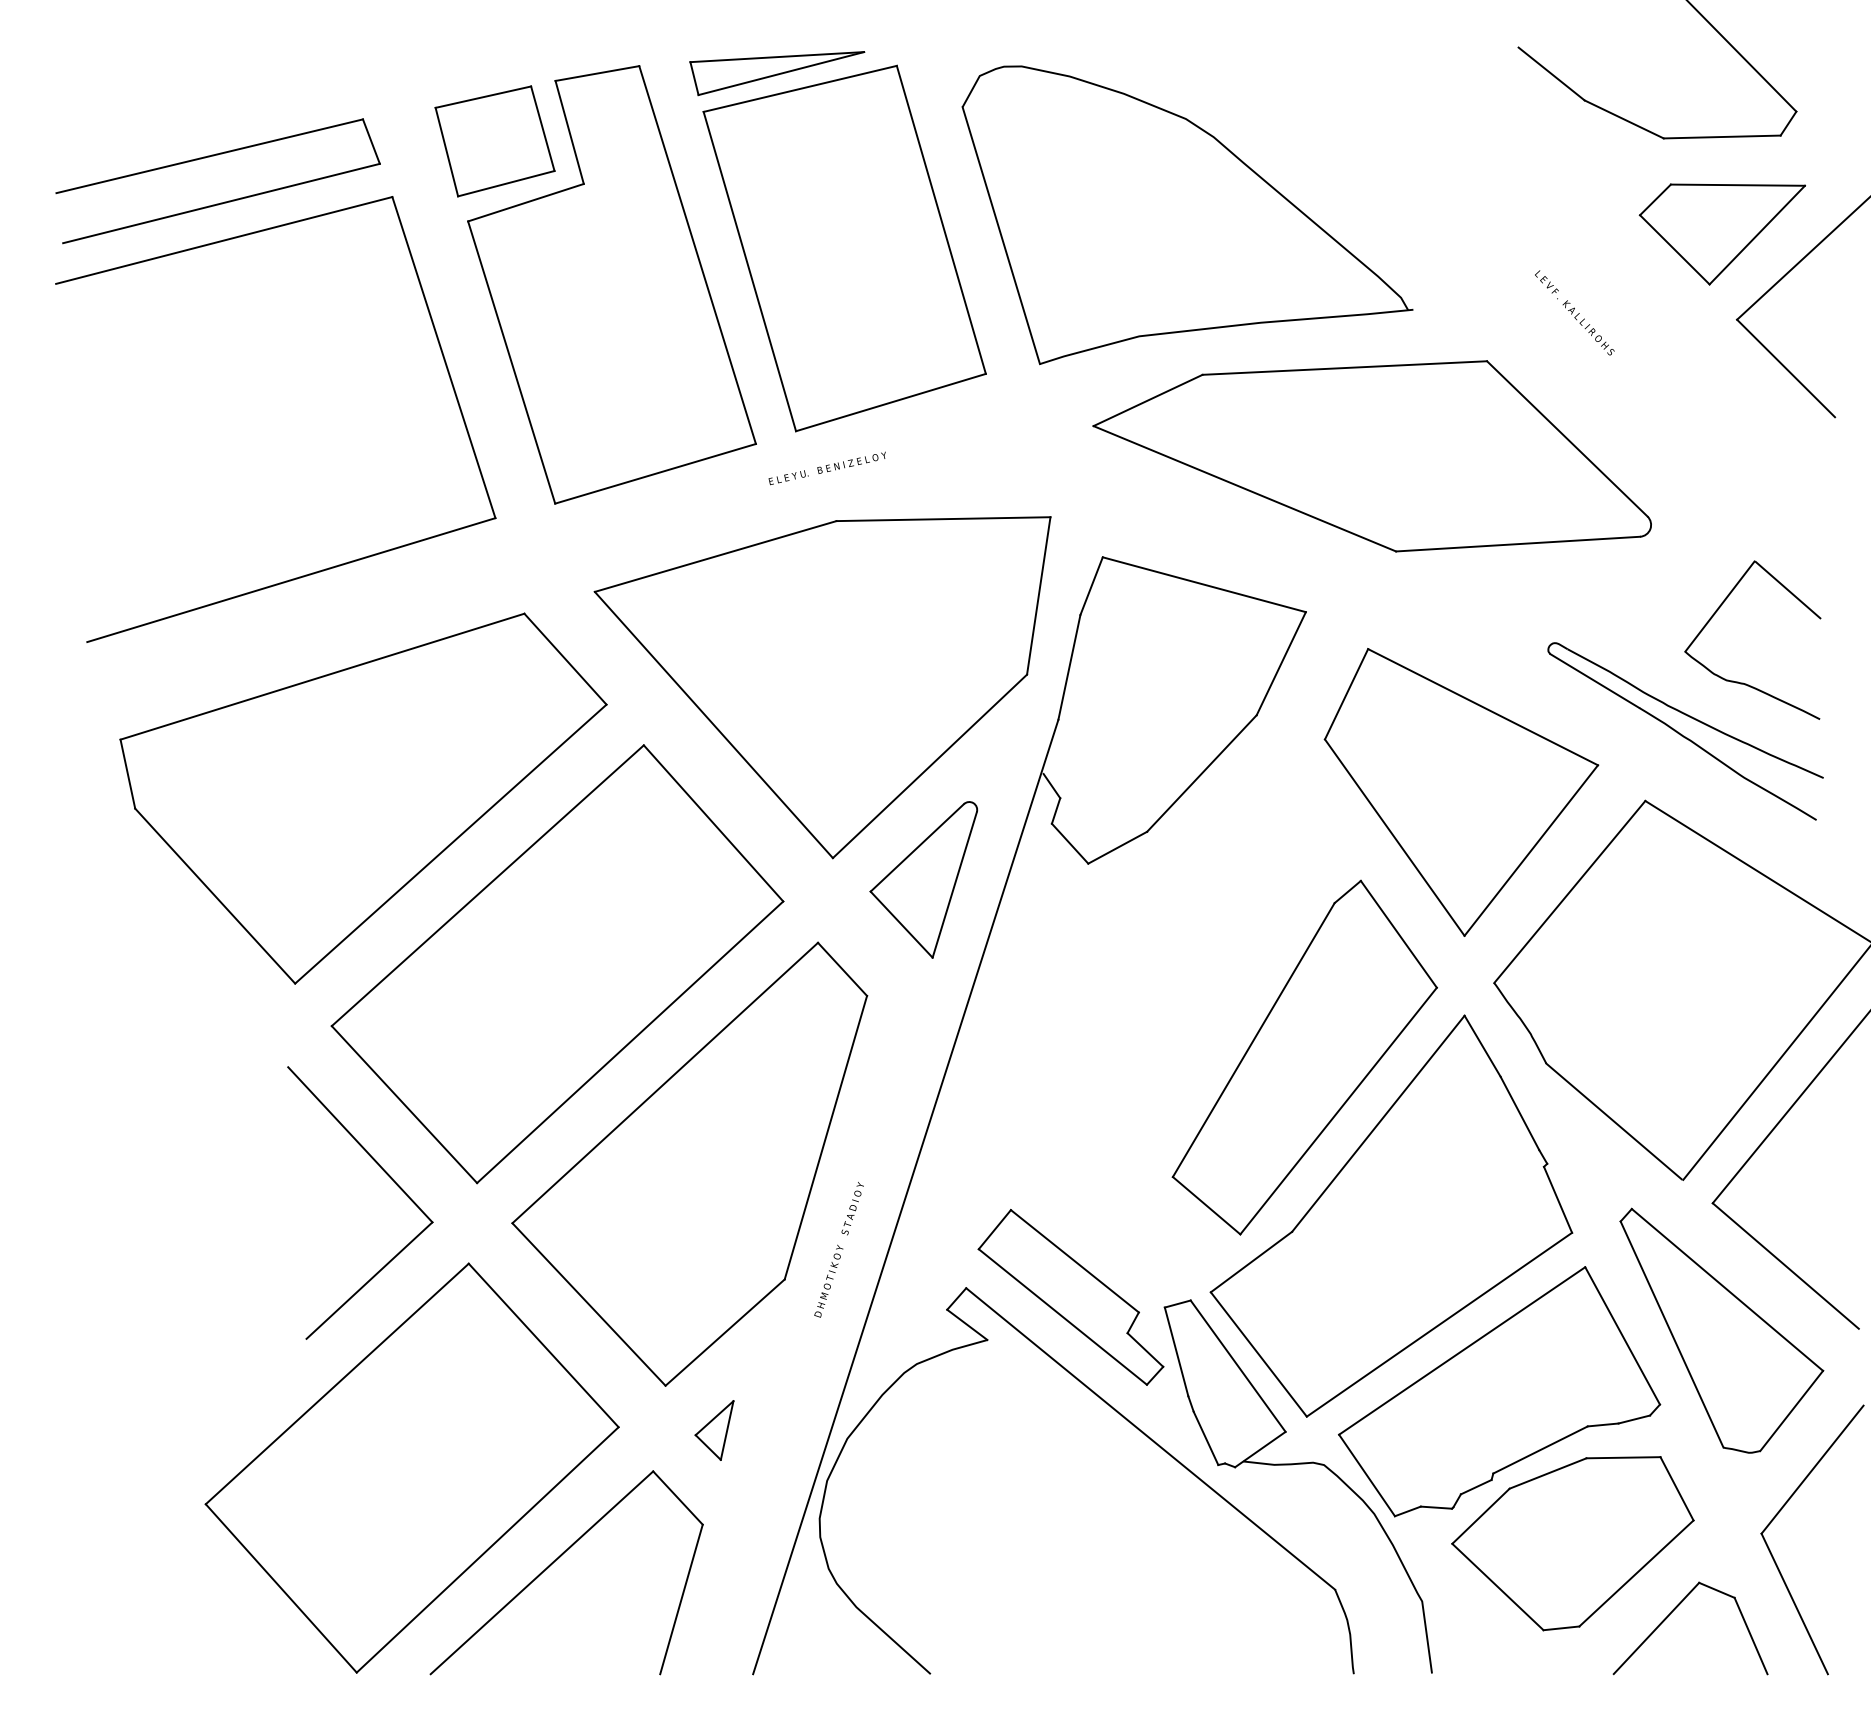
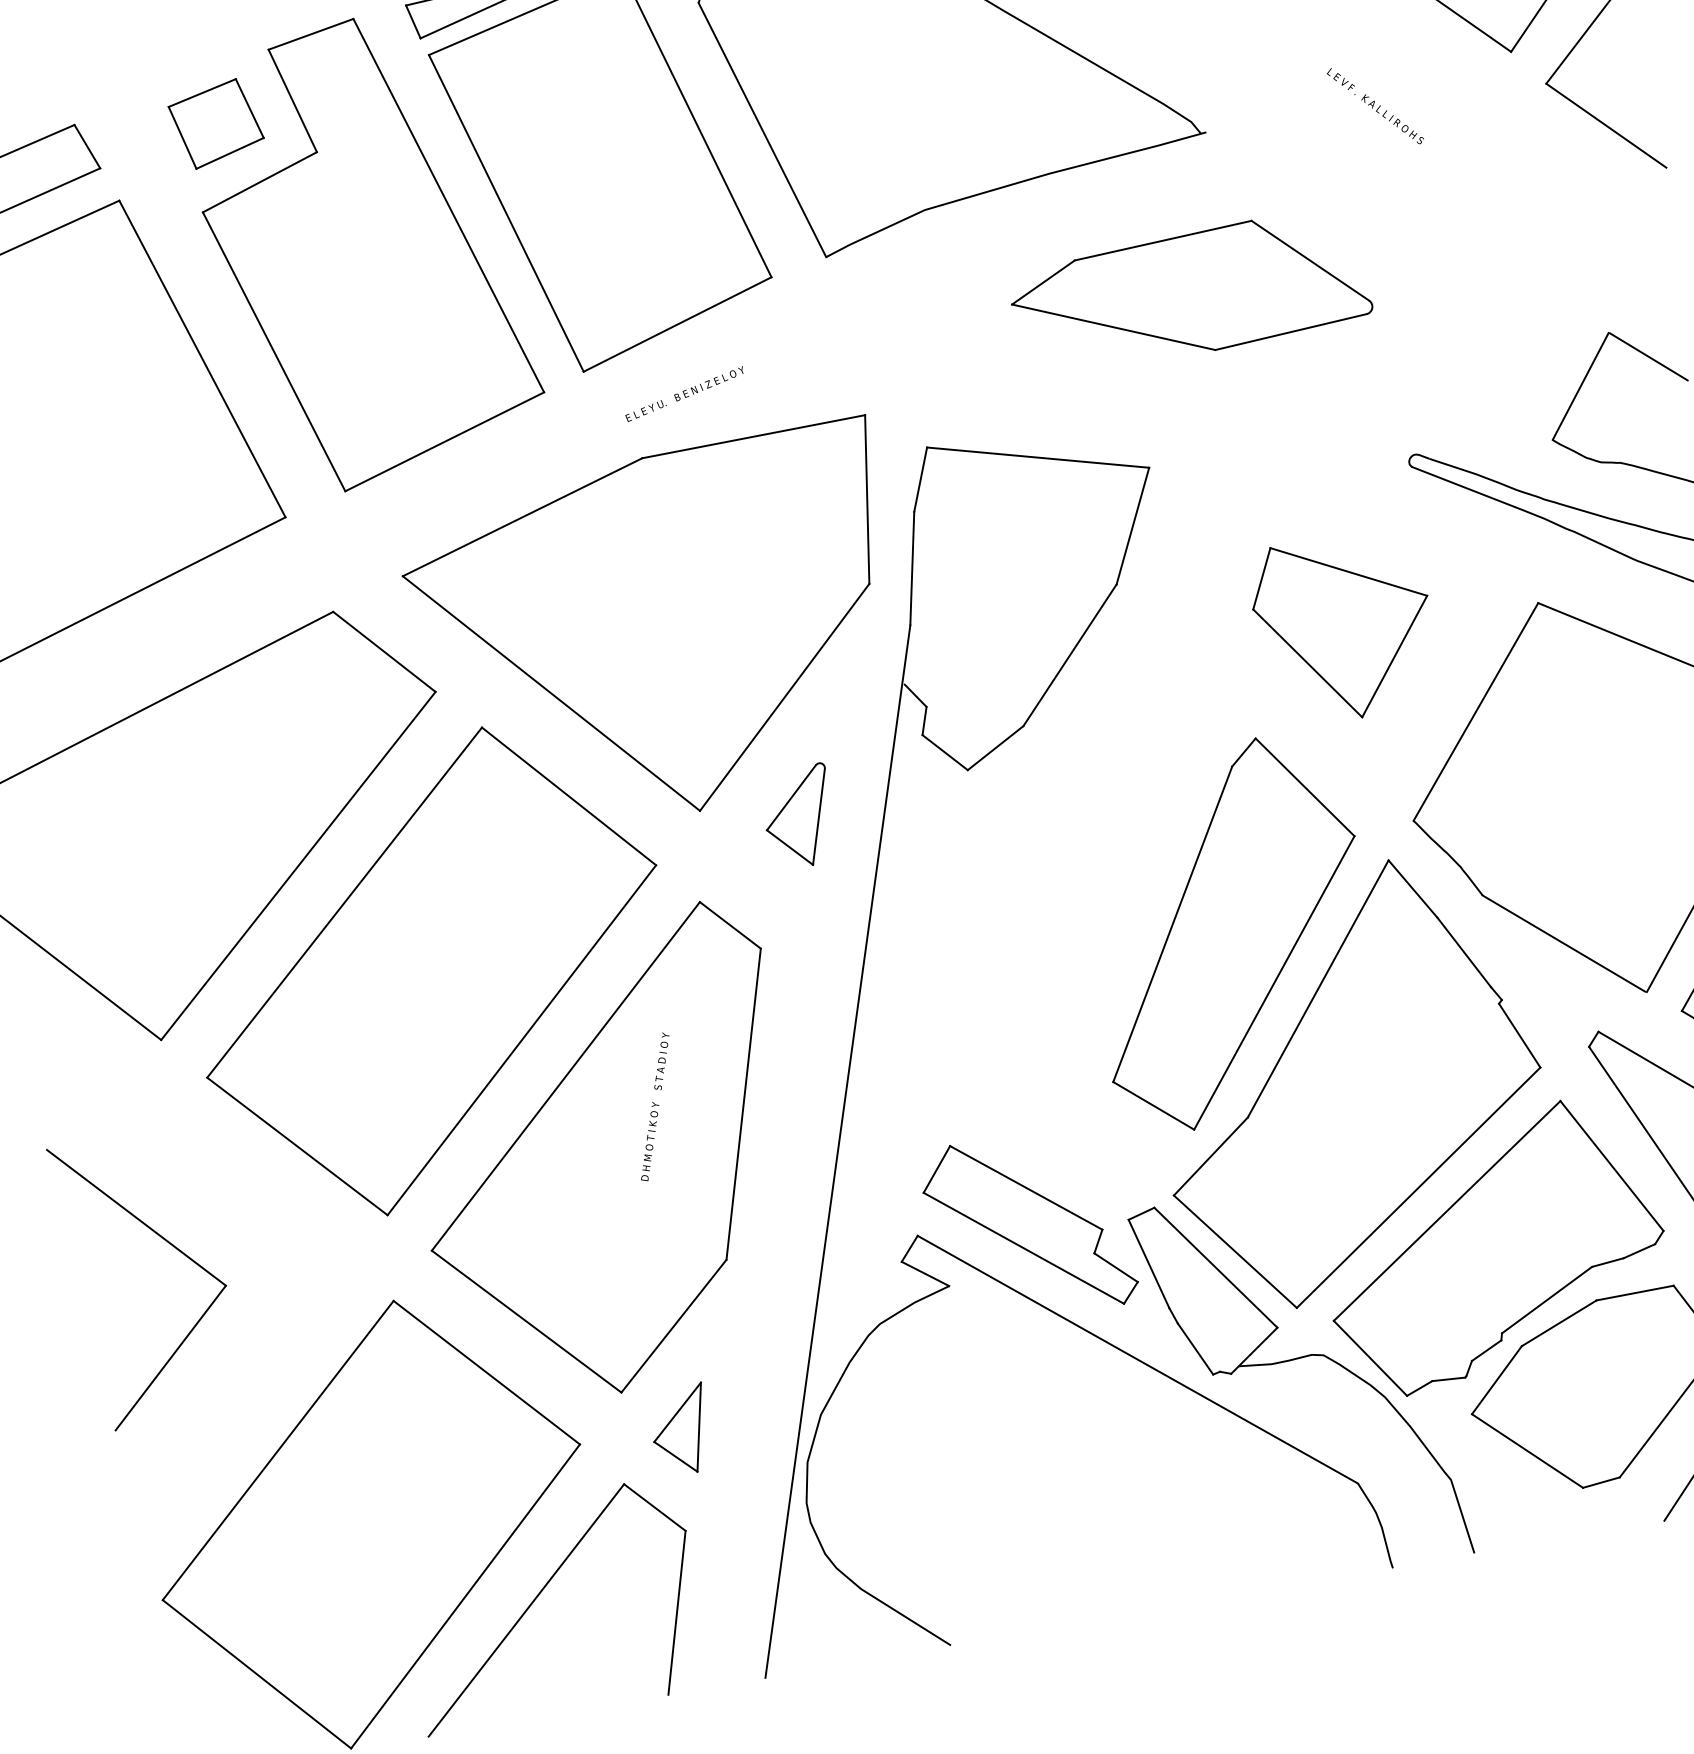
part: (494, 141) -> (215, 124), size x0.7
part: (1371, 456) -> (1189, 293), size x0.6
text: (826, 468) -> (683, 394), moved
part: (1461, 792) -> (1344, 627), size x0.6
part: (923, 879) -> (798, 816), size x0.6
part: (387, 1175) -> (170, 1244), moved
text: (838, 1249) -> (654, 1106), moved
part: (714, 1430) -> (680, 1430), size x1.4

